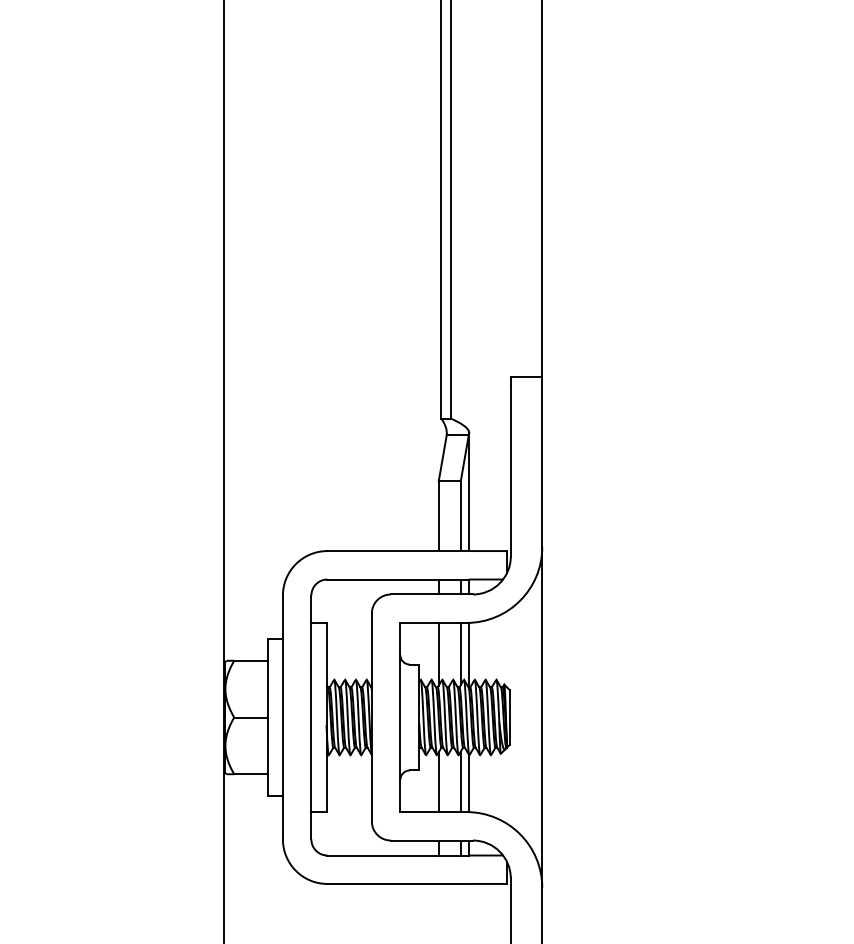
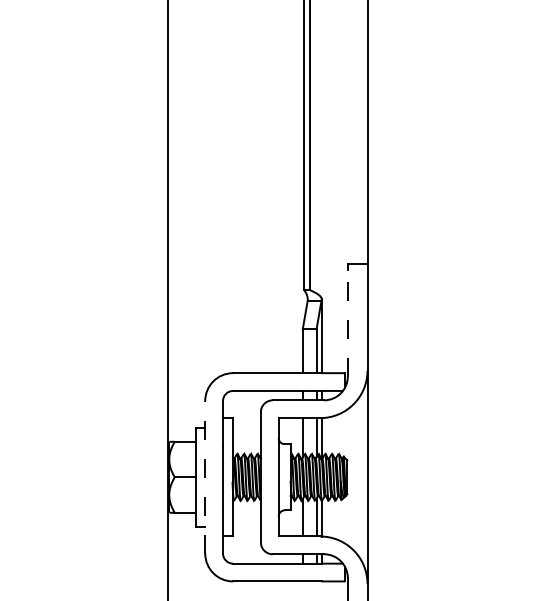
line: (510, 470) -> (347, 322), solid -> dashed
line: (283, 716) -> (205, 476), solid -> dashed

